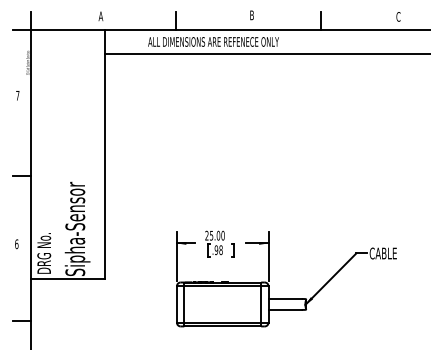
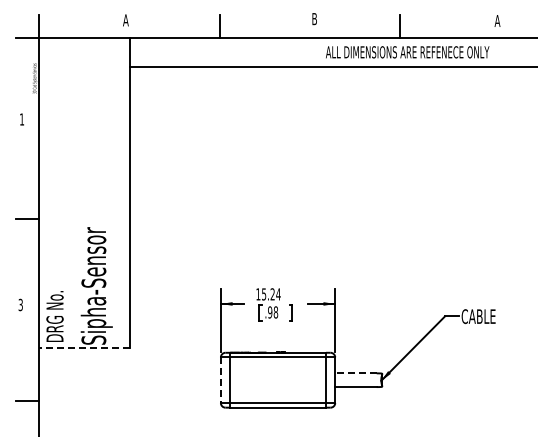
text: (398, 16) -> (497, 20), C -> A
text: (213, 42) -> (407, 52), moved
text: (18, 95) -> (22, 119), 7 -> 1
text: (215, 235) -> (268, 294), 25.00 -> 15.24
text: (16, 243) -> (20, 304), 6 -> 3
line: (67, 279) -> (84, 348), solid -> dashed
line: (284, 299) -> (355, 373), solid -> dashed
line: (176, 304) -> (220, 380), solid -> dashed

